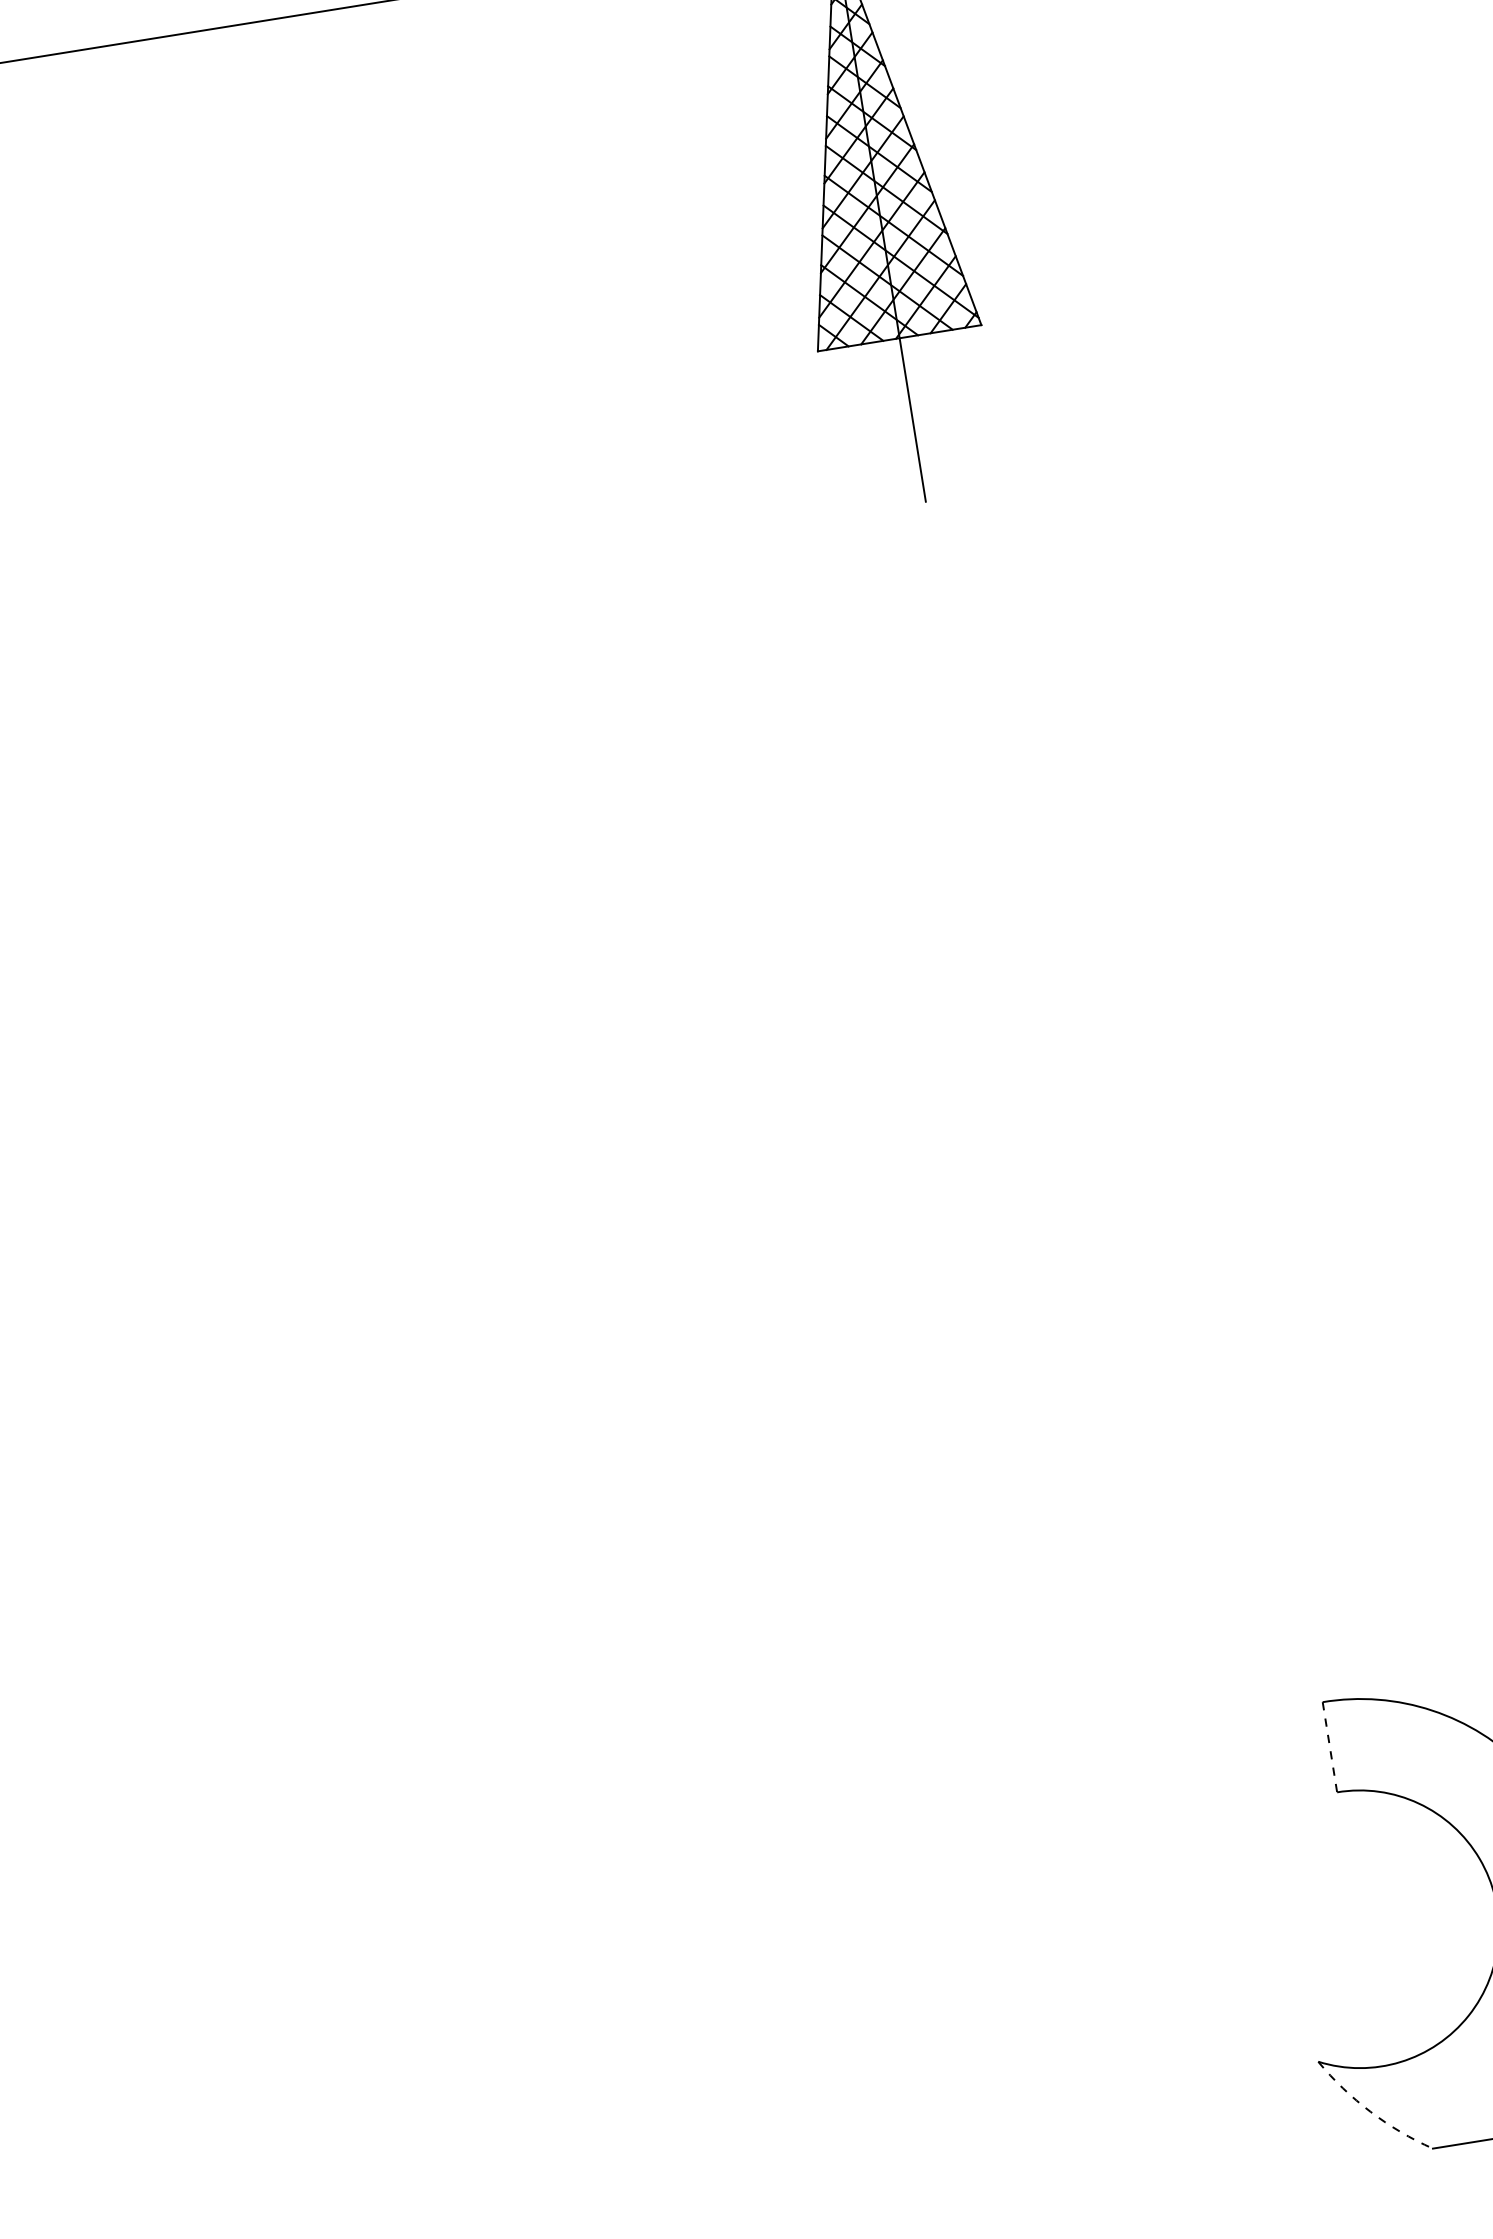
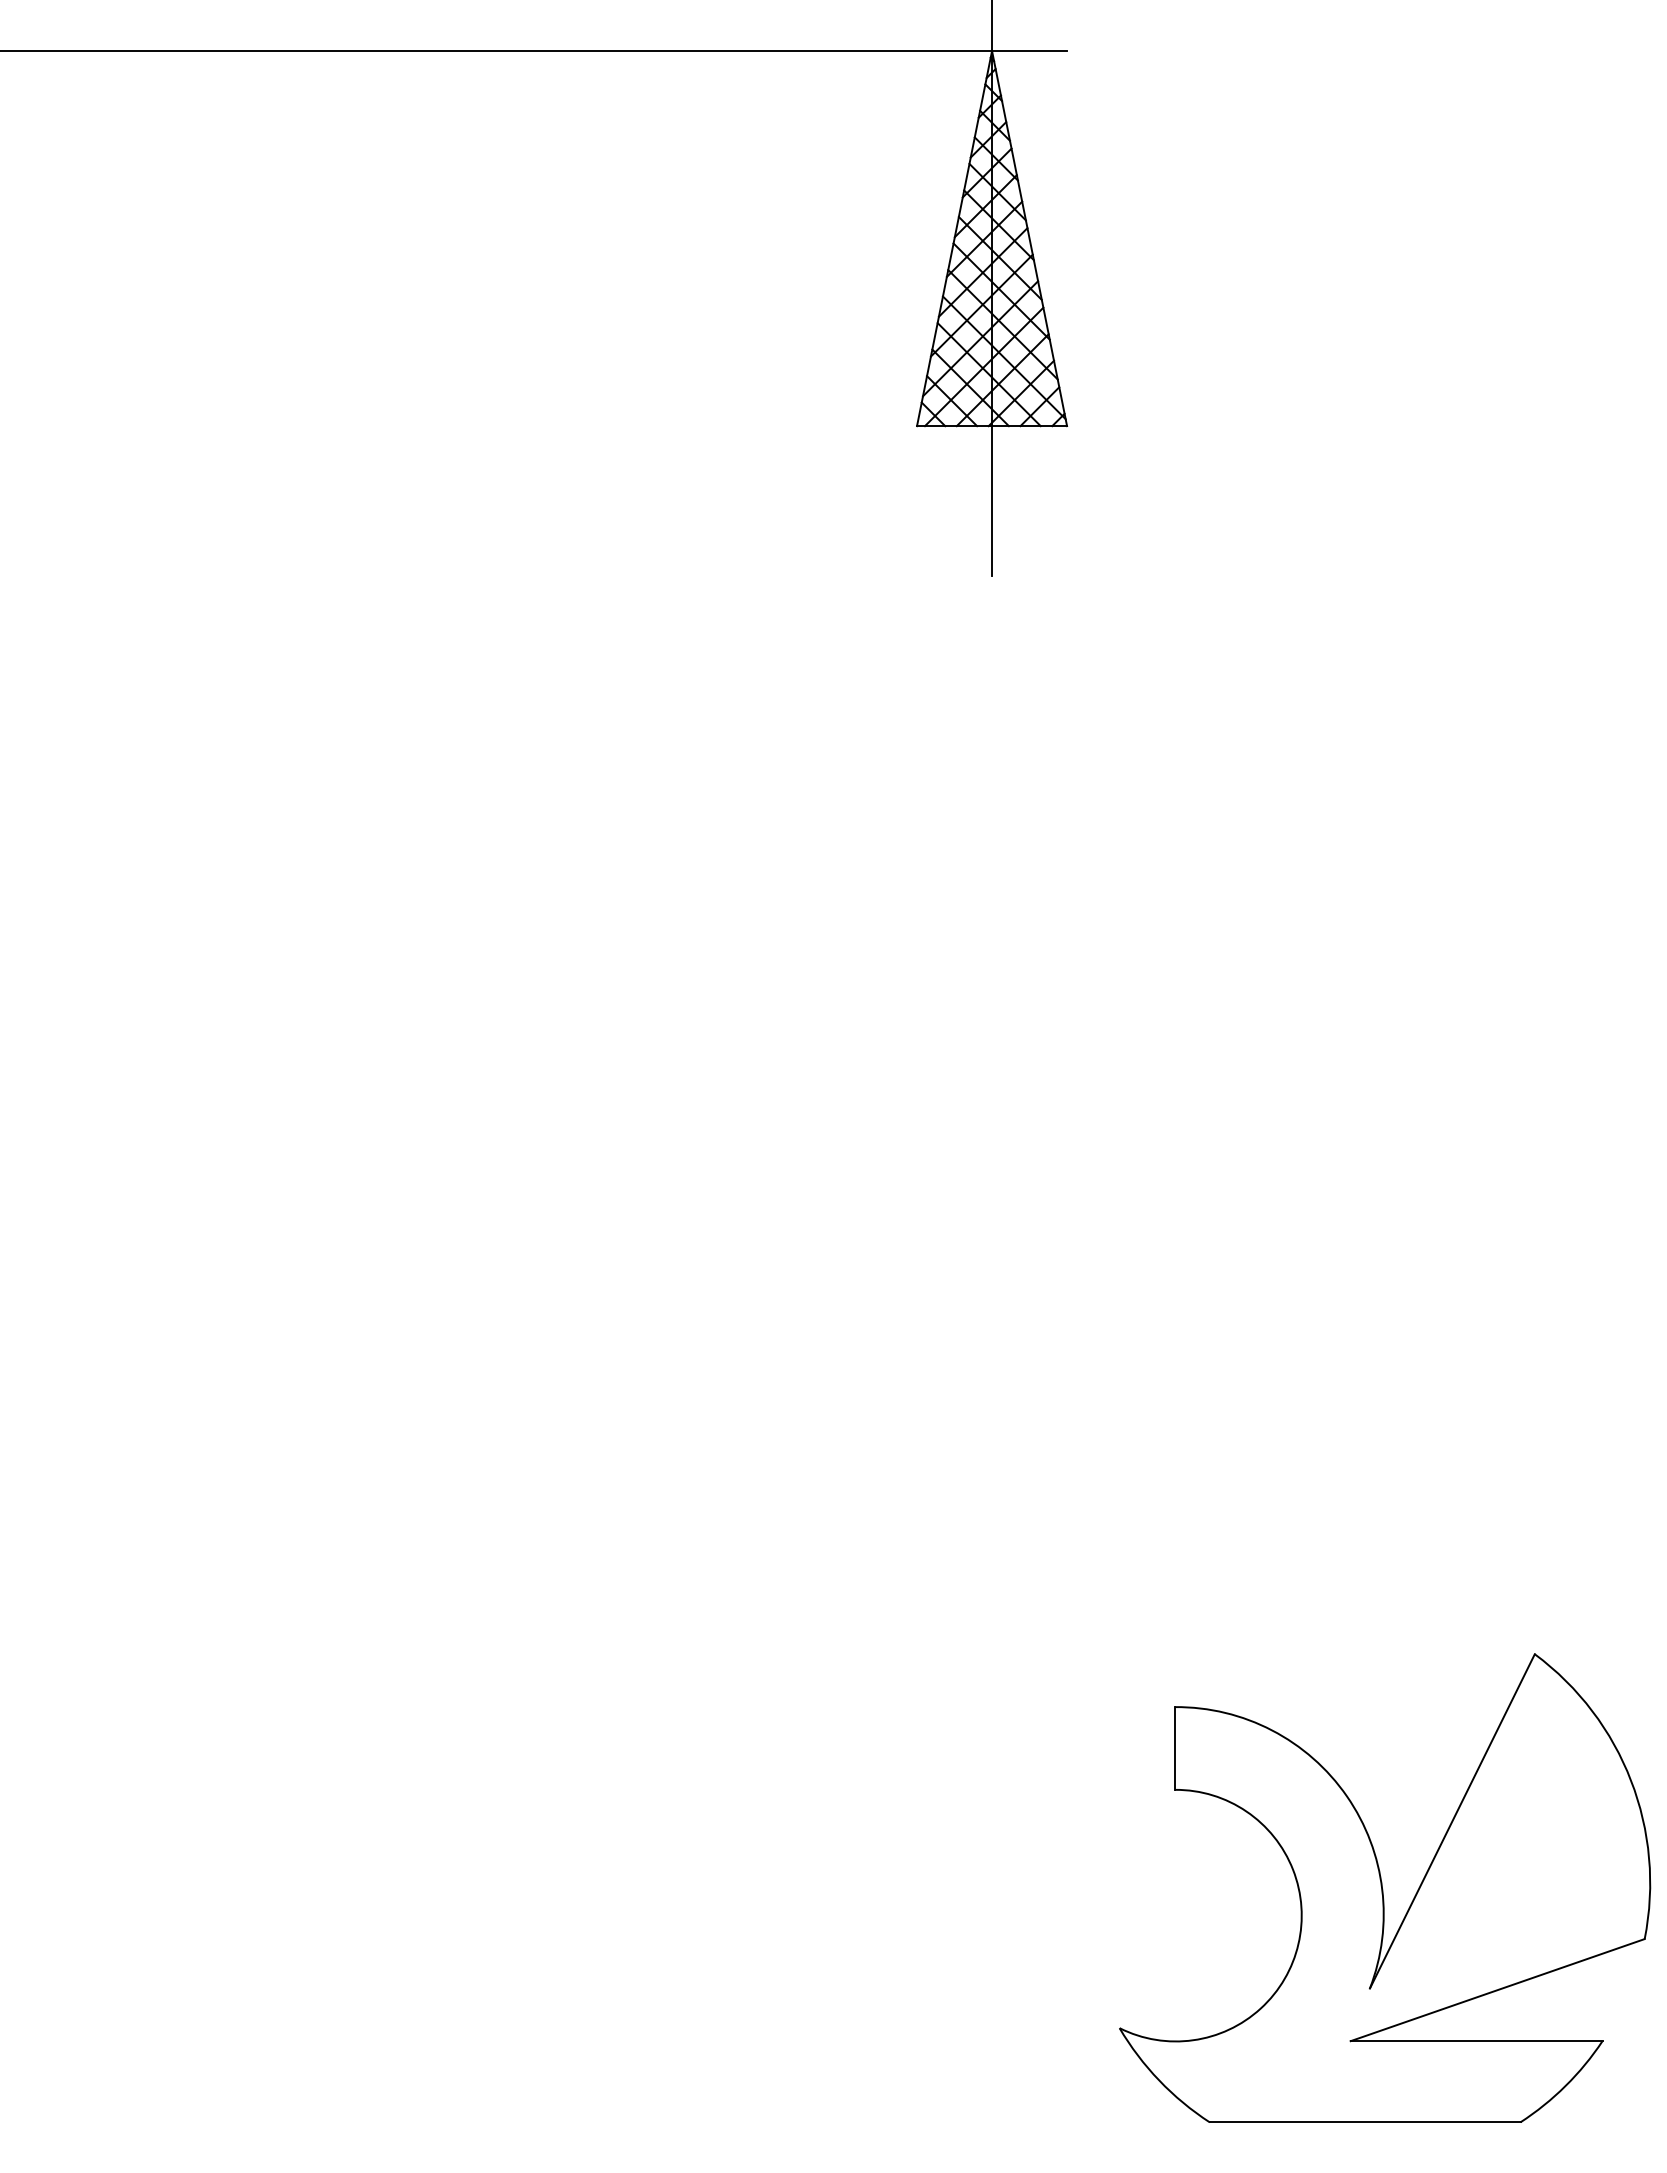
line: (1330, 1747) -> (1175, 1748), dashed -> solid
arc: (1370, 2111) -> (1159, 2080), dashed -> solid

